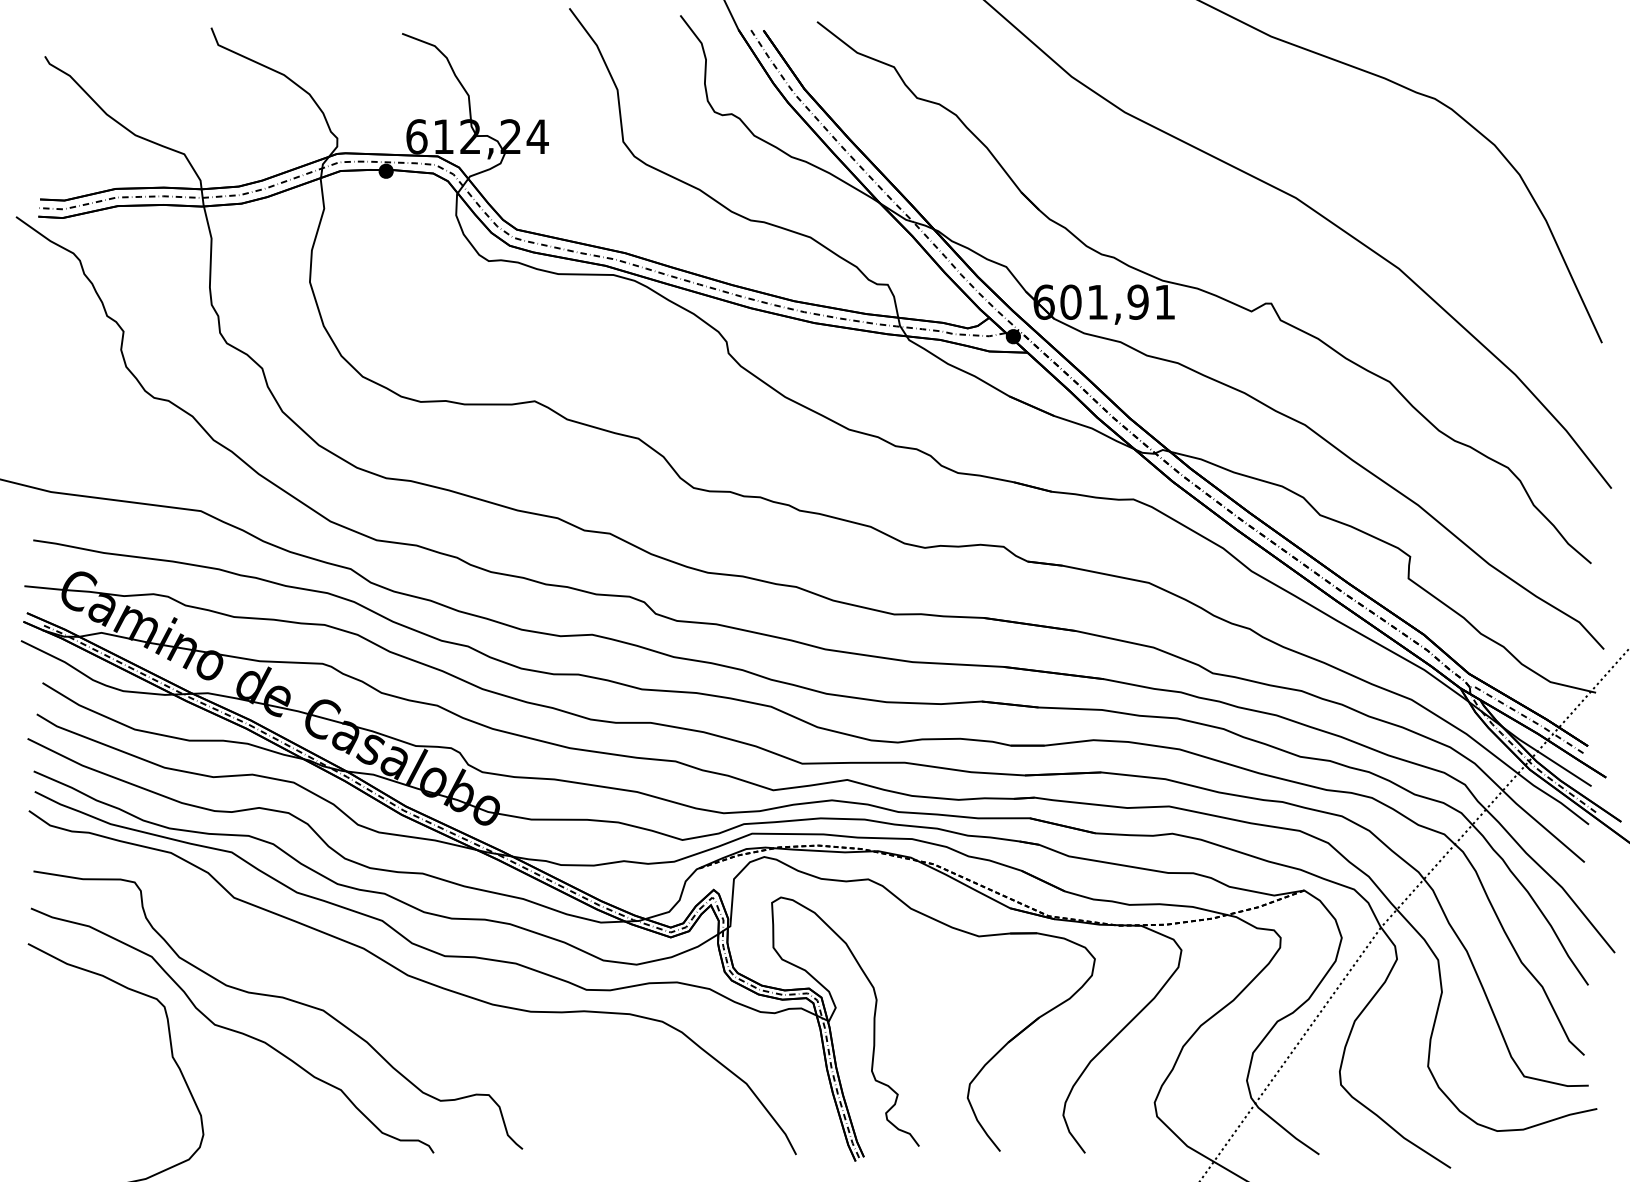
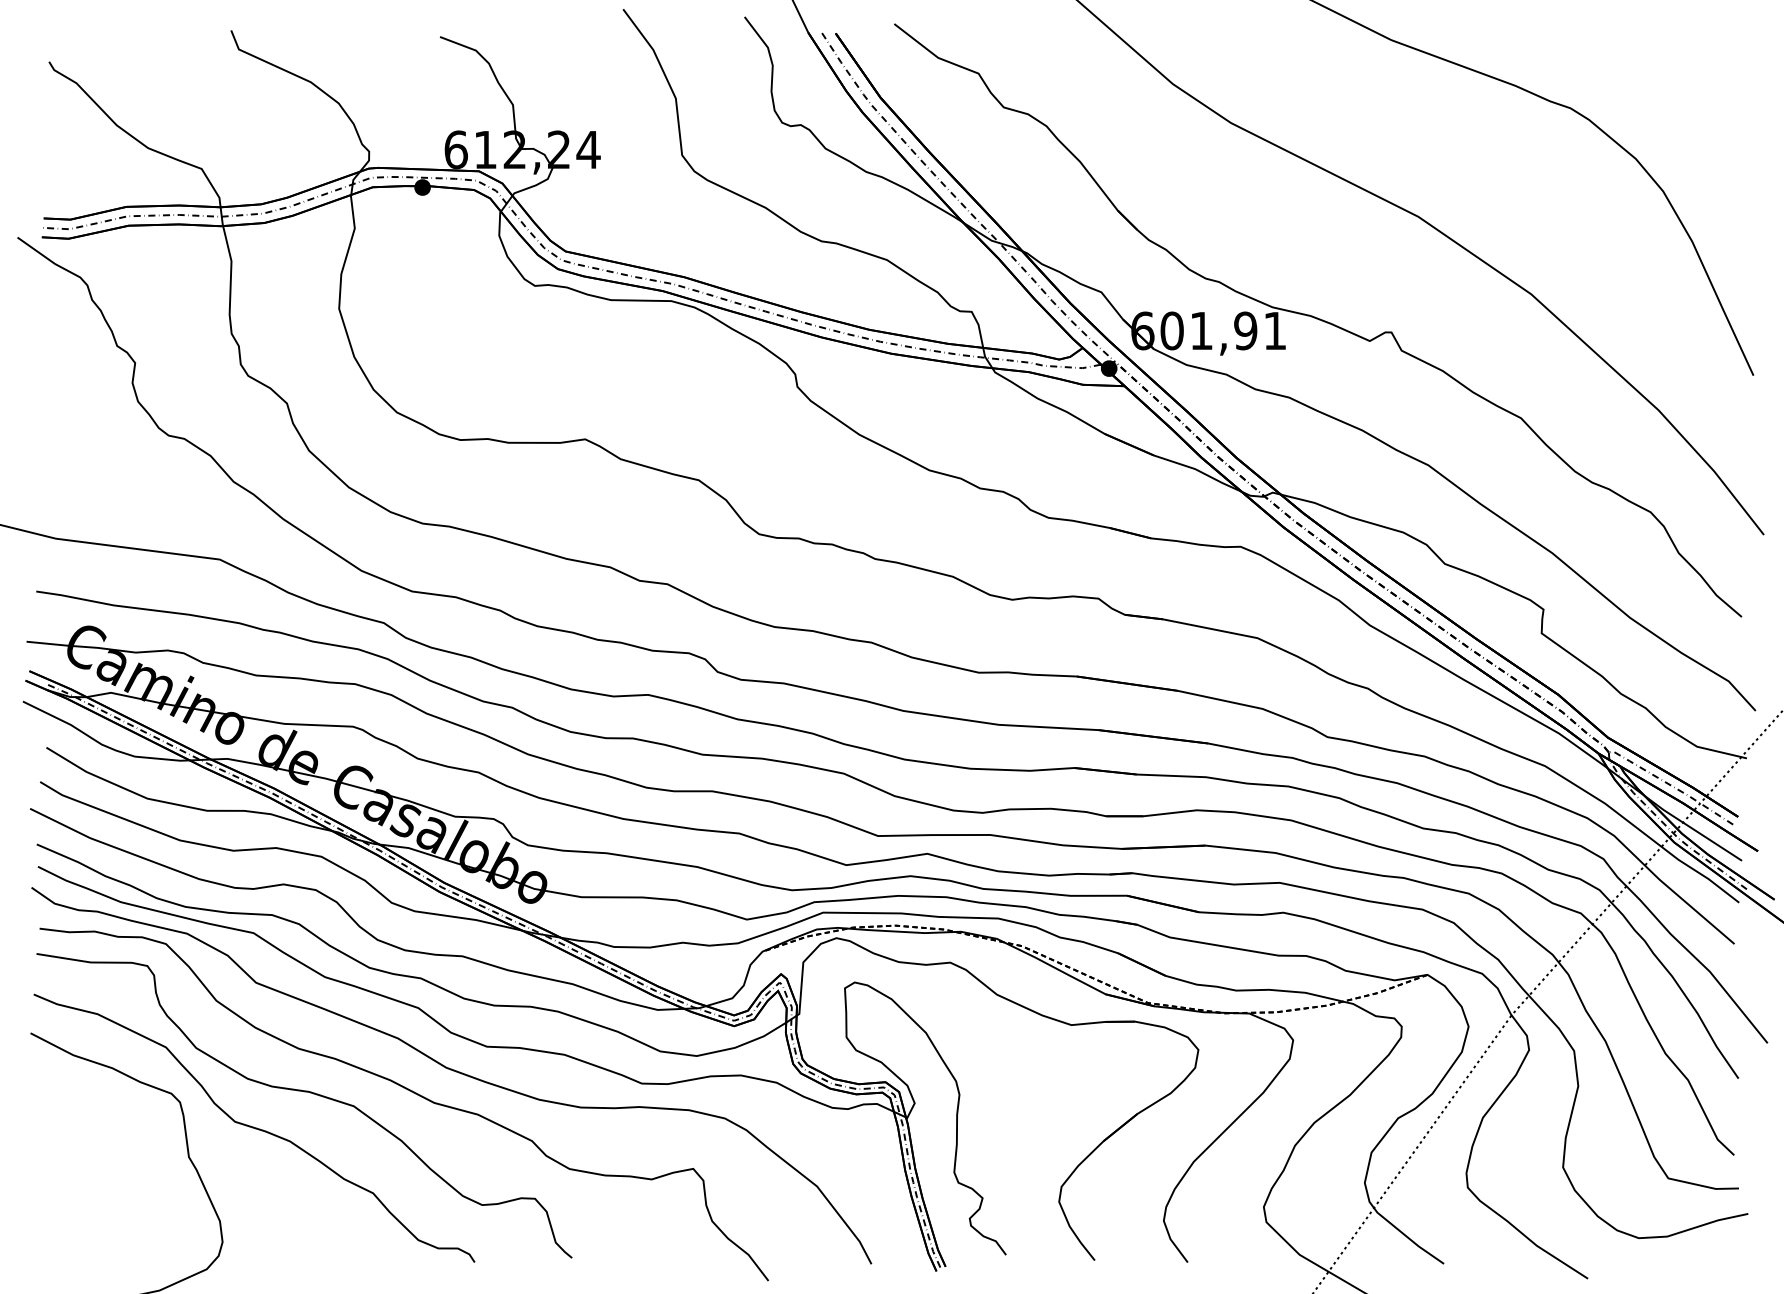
curve: (376, 998) -> (412, 1093), added

